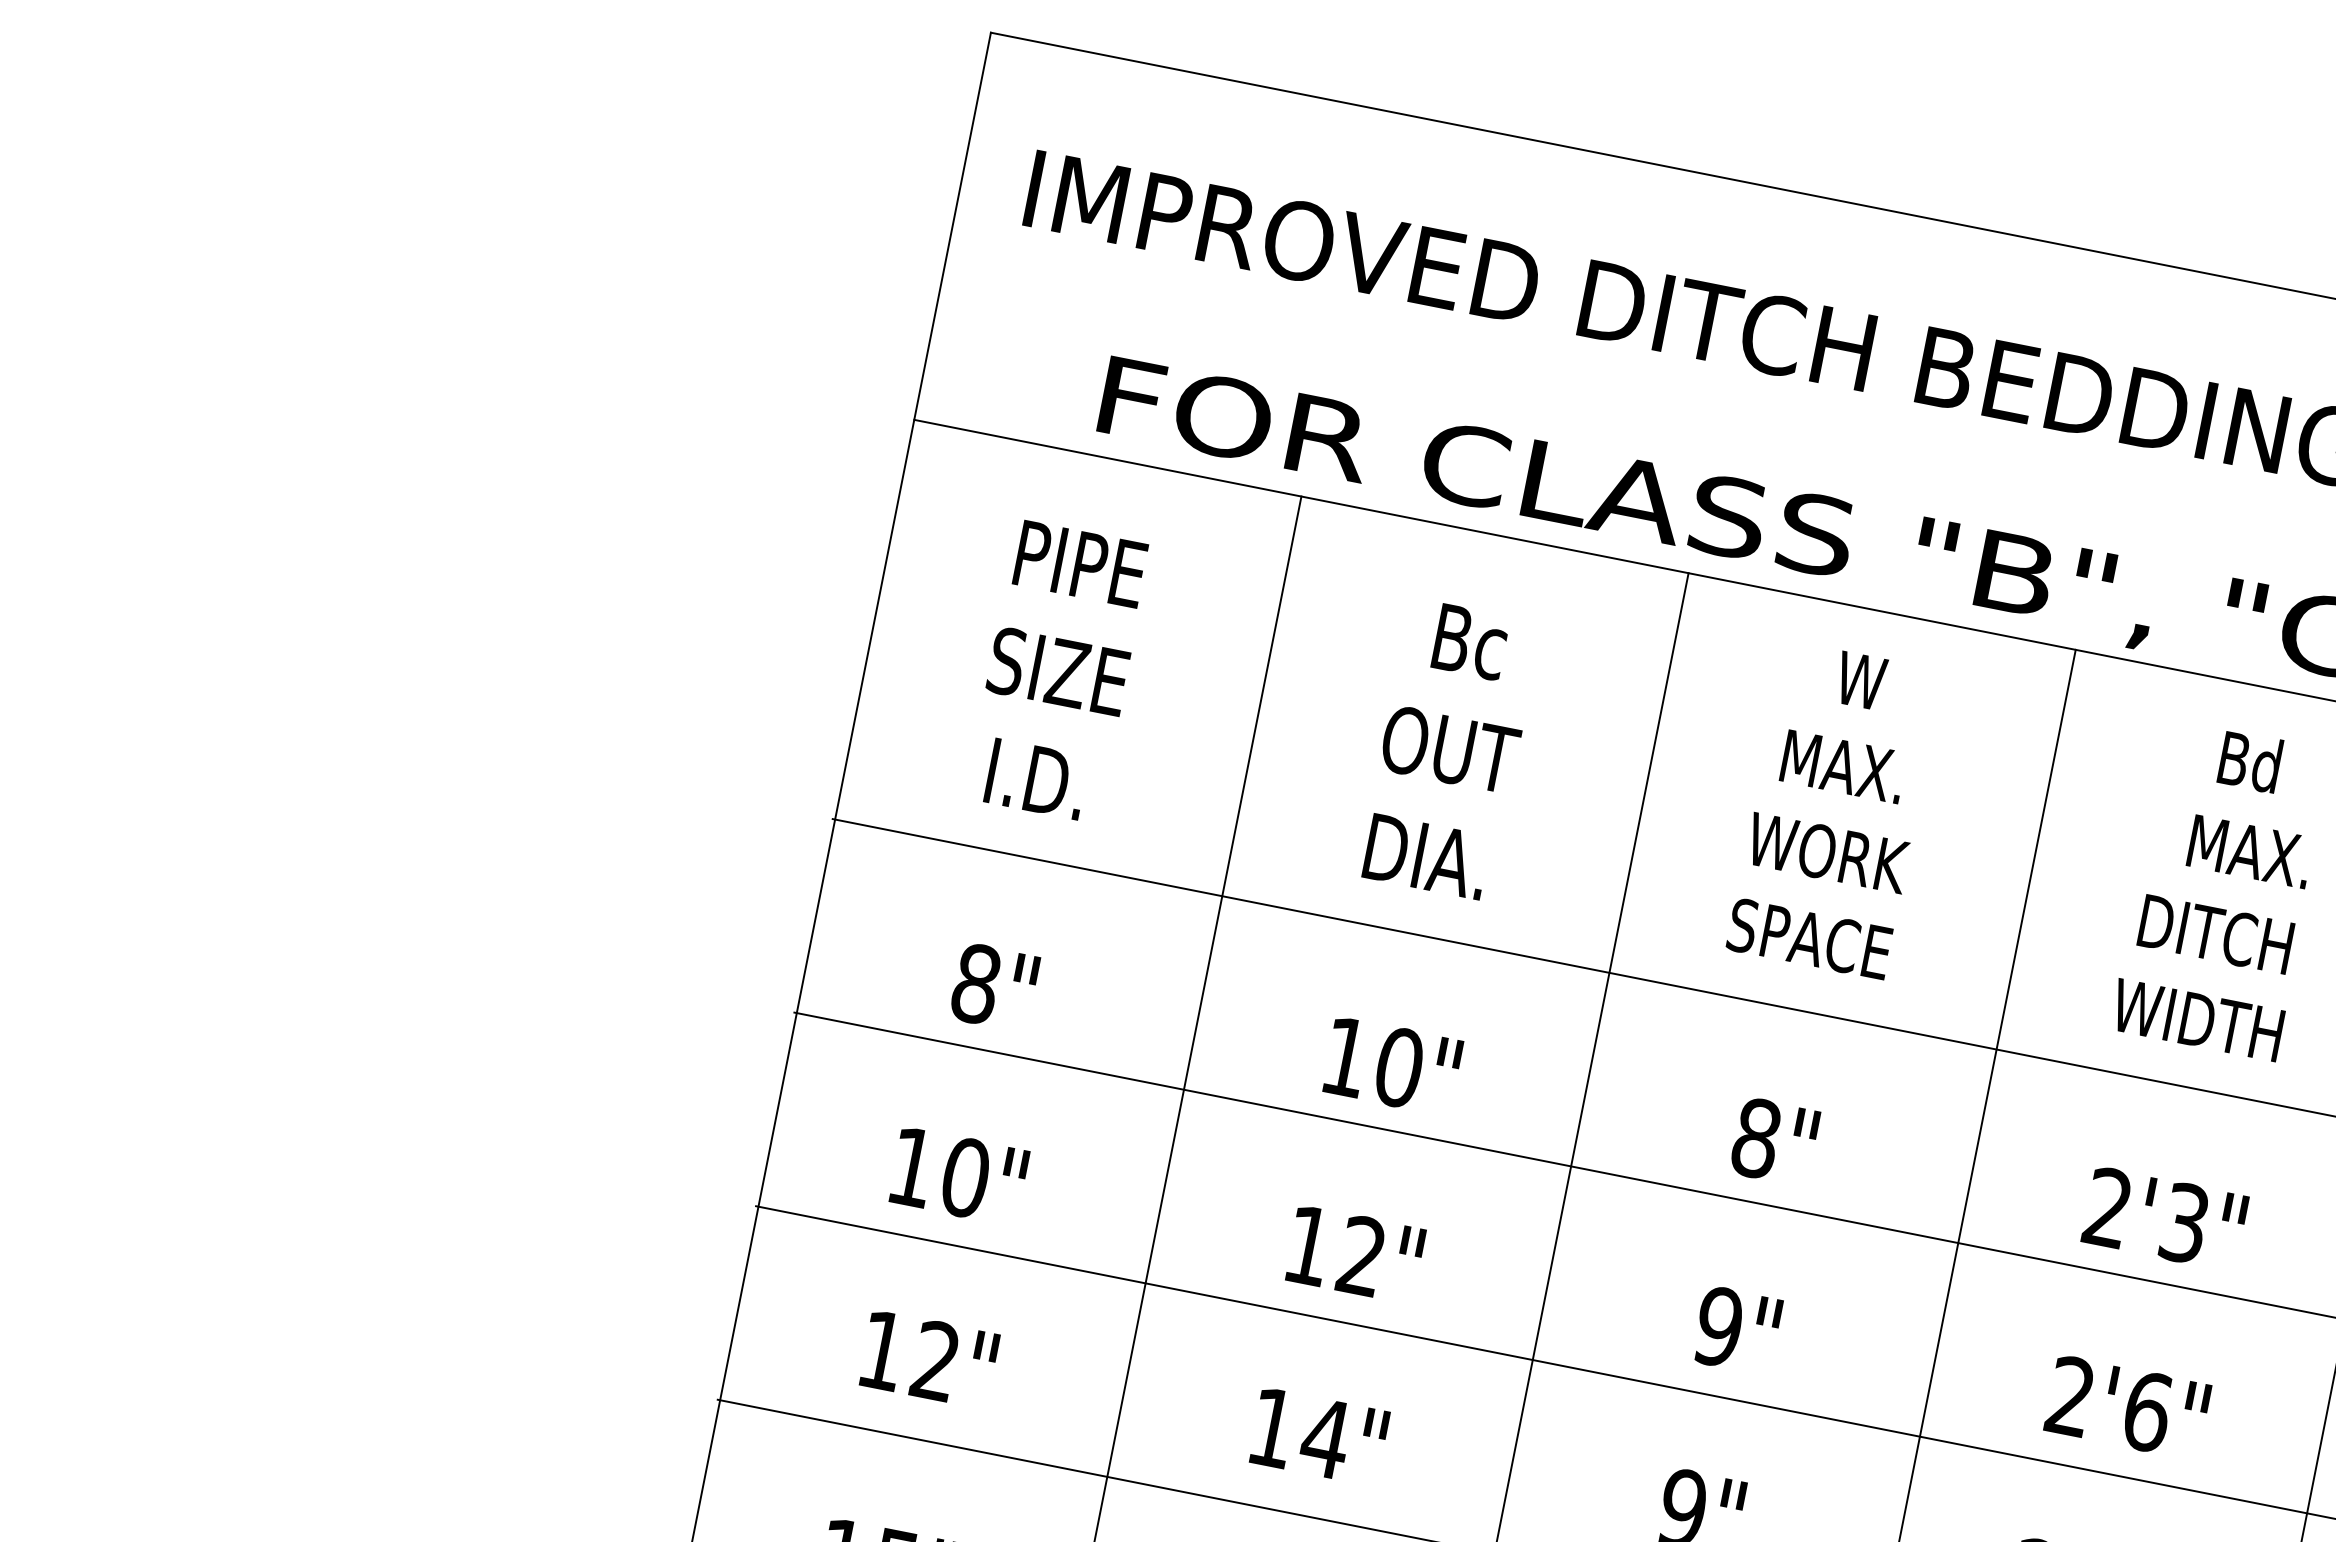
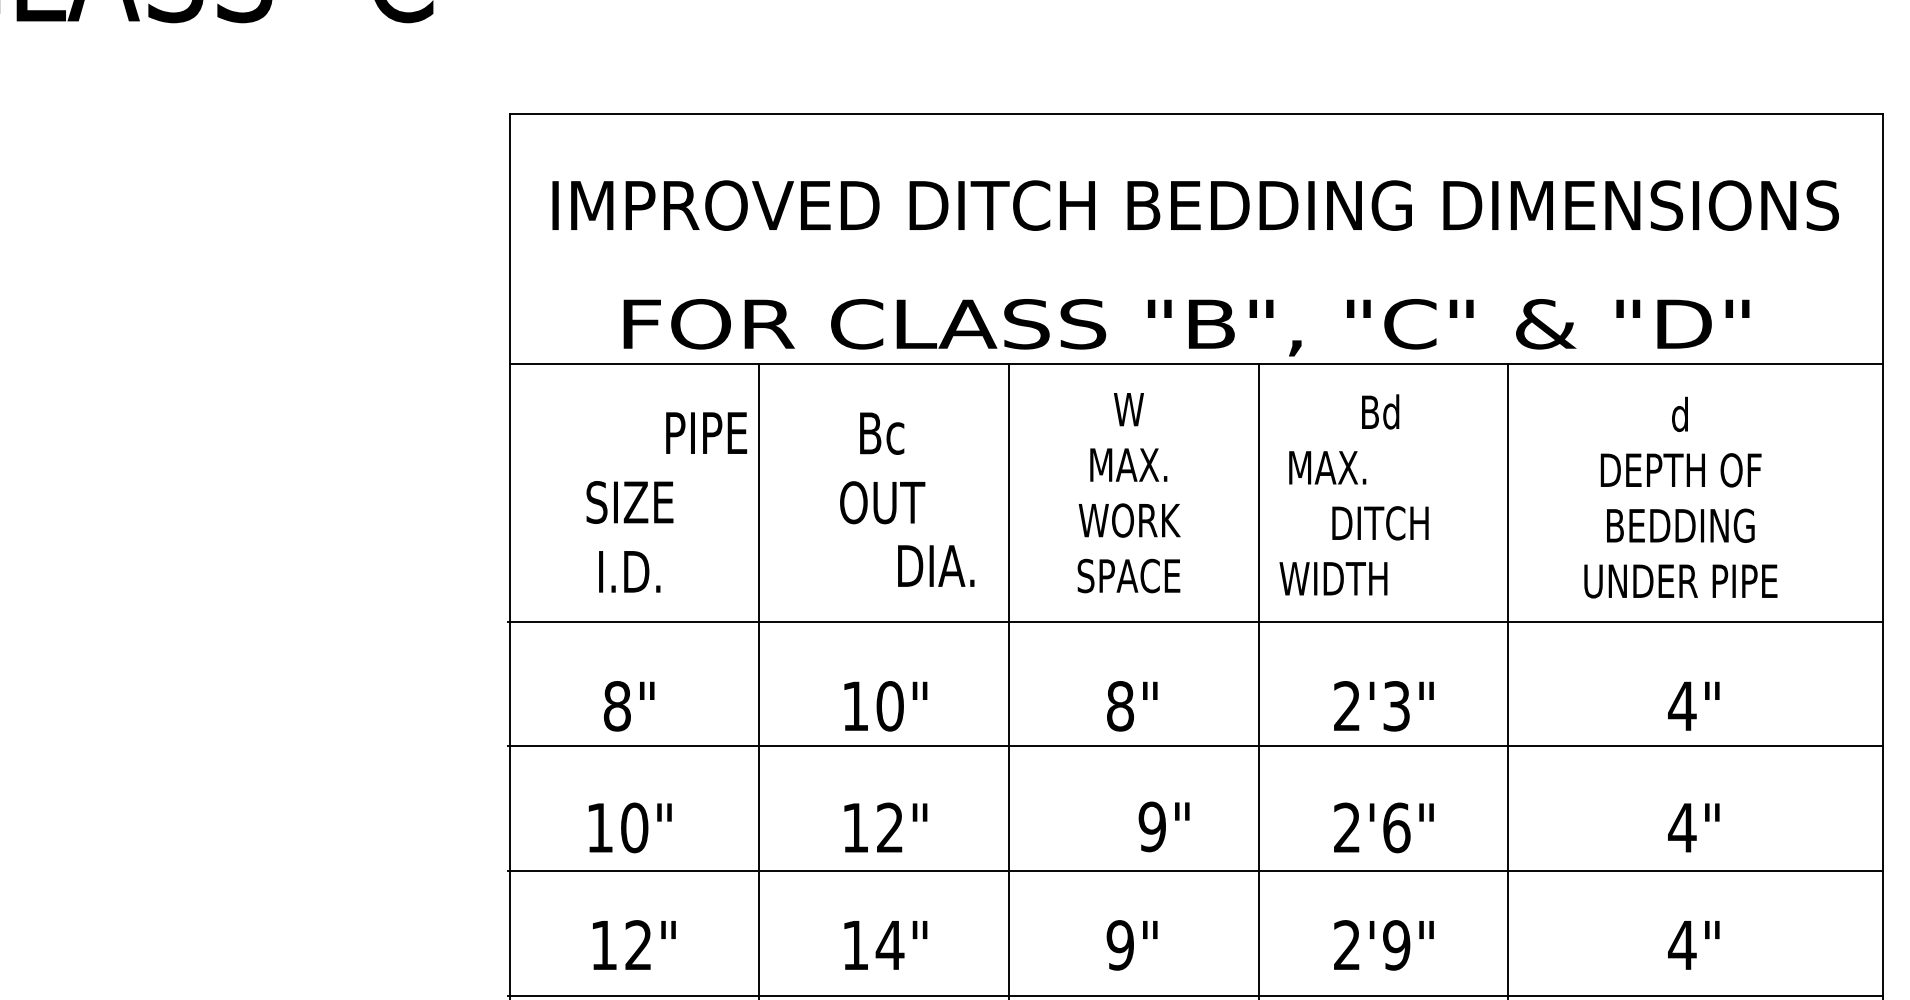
text: (1080, 563) -> (706, 432), moved
text: (2250, 851) -> (1327, 467), moved
text: (1427, 855) -> (936, 565), moved
text: (2197, 1019) -> (1333, 578), moved
text: (1736, 1329) -> (1163, 826), moved

